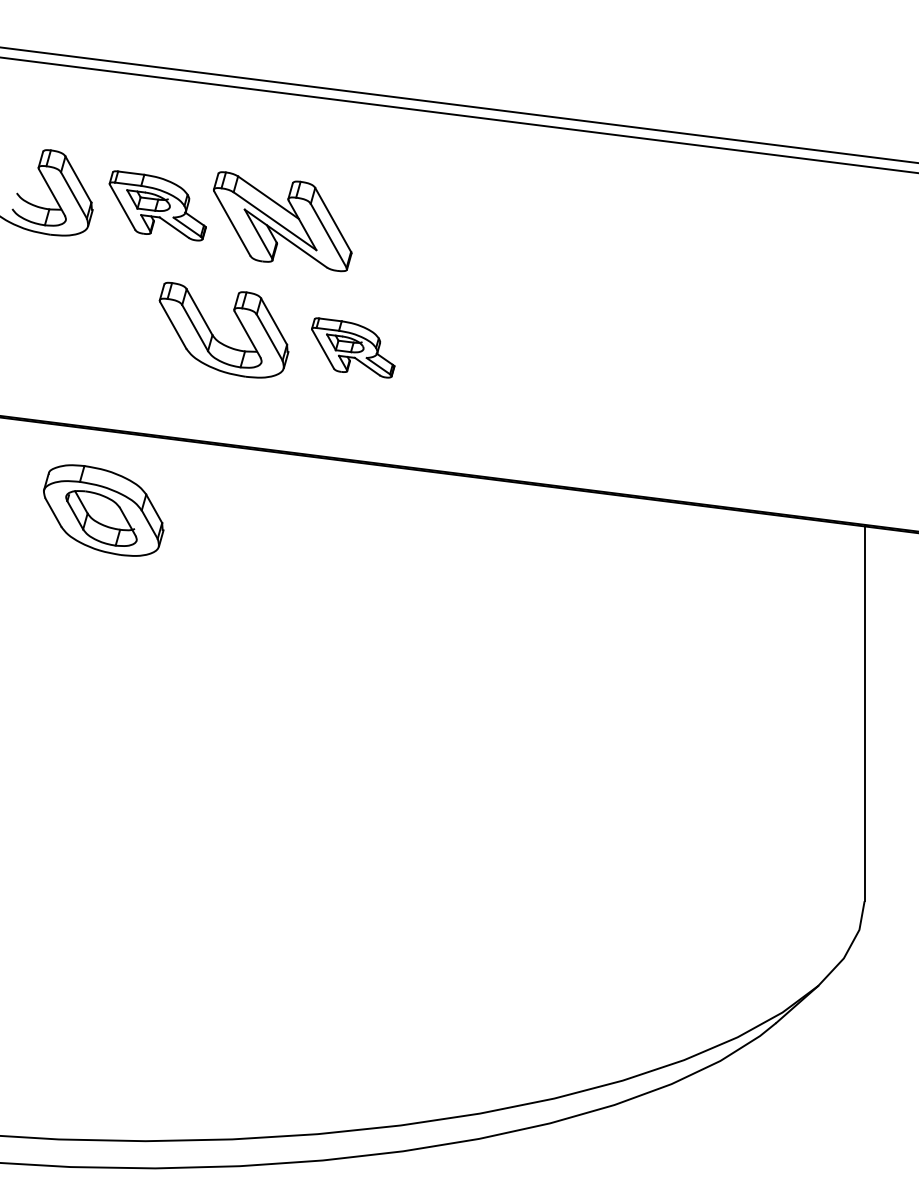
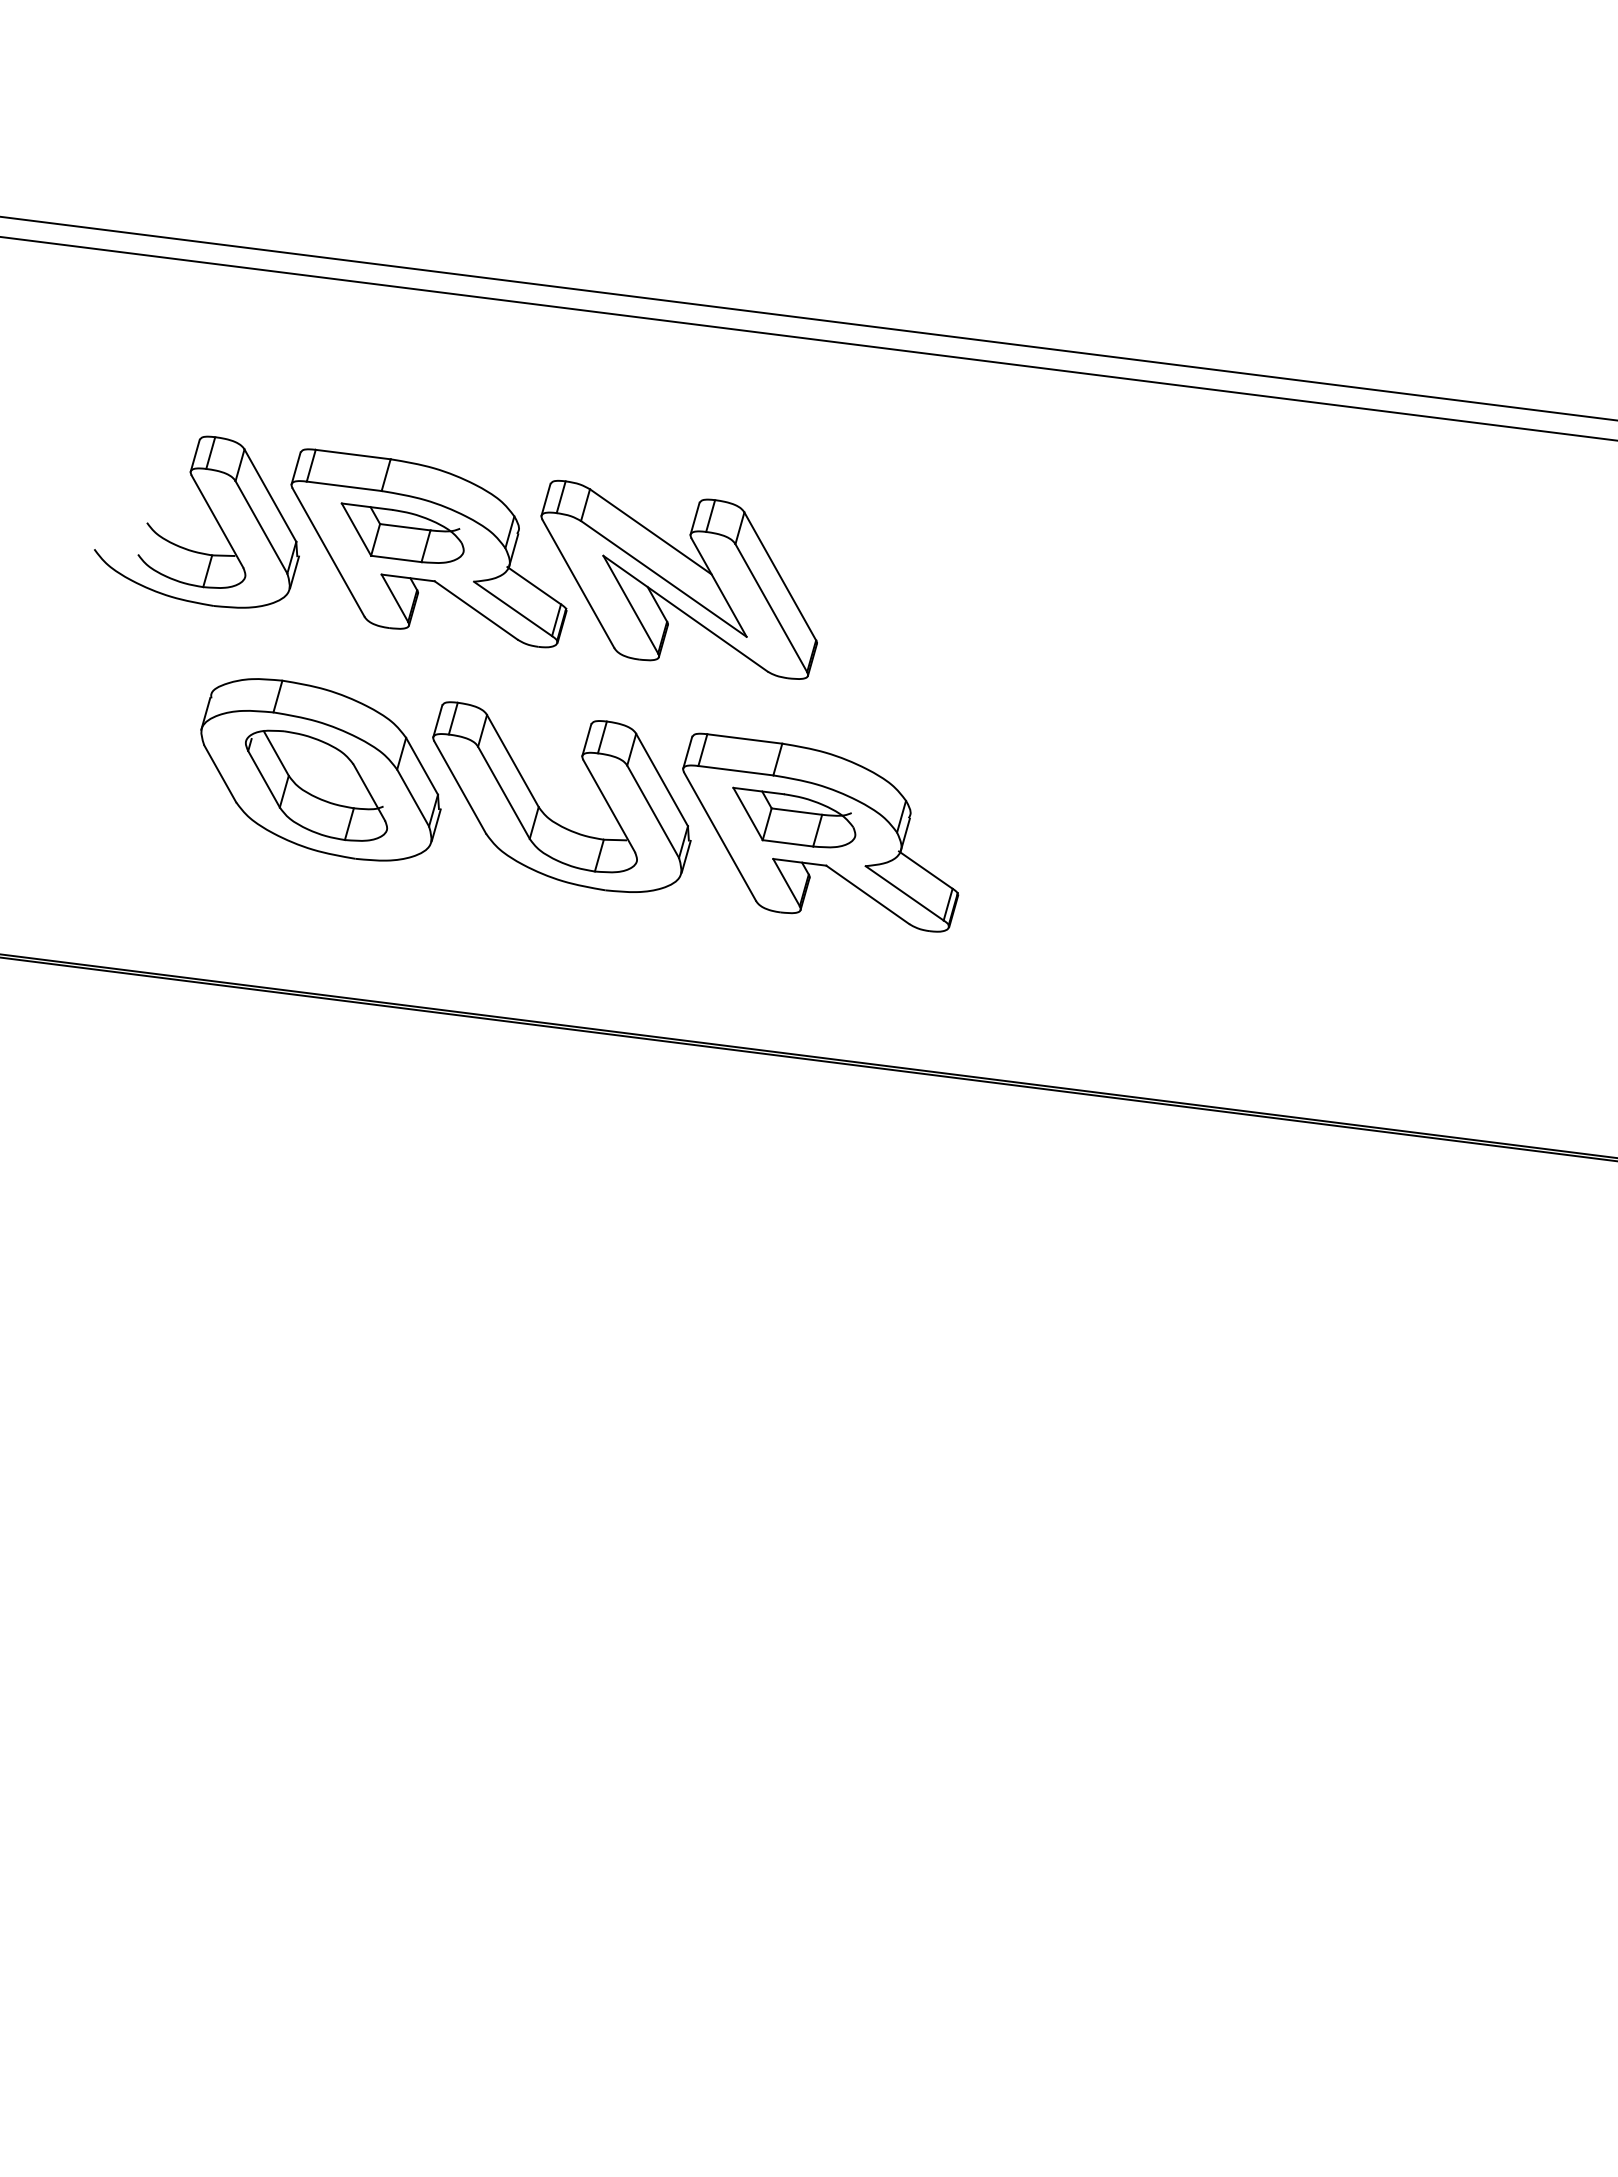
part: (157, 205) -> (428, 547), size x1.43
part: (352, 347) -> (818, 831), size x1.67
part: (103, 510) -> (320, 769), moved

